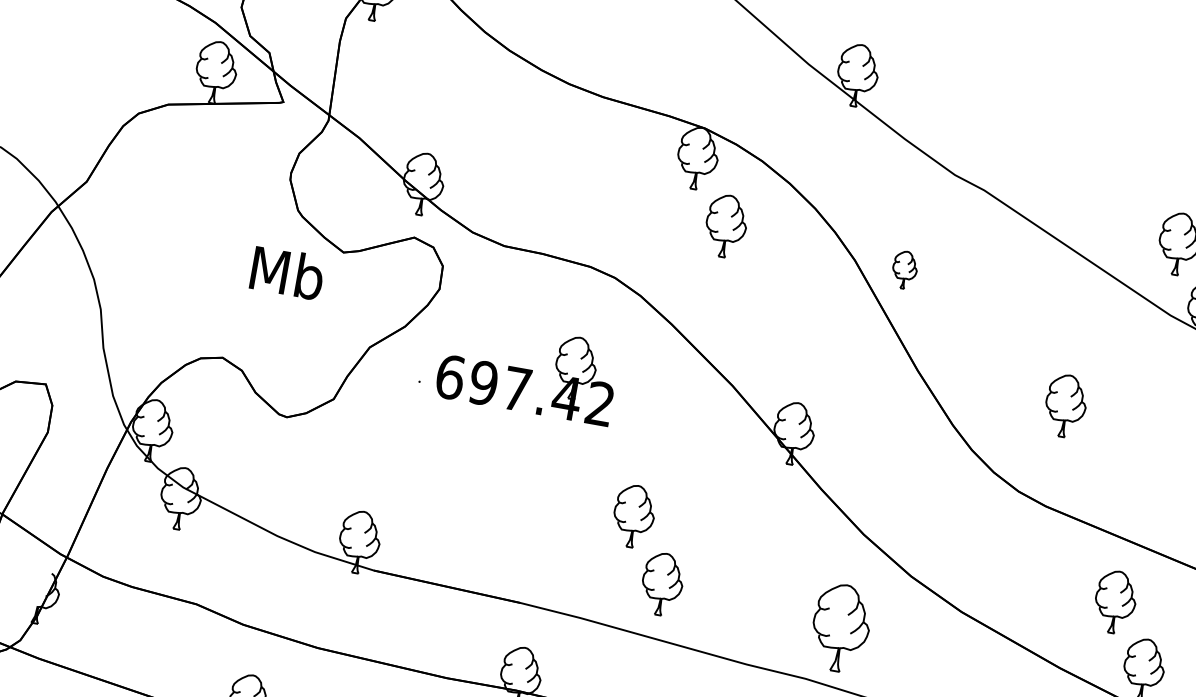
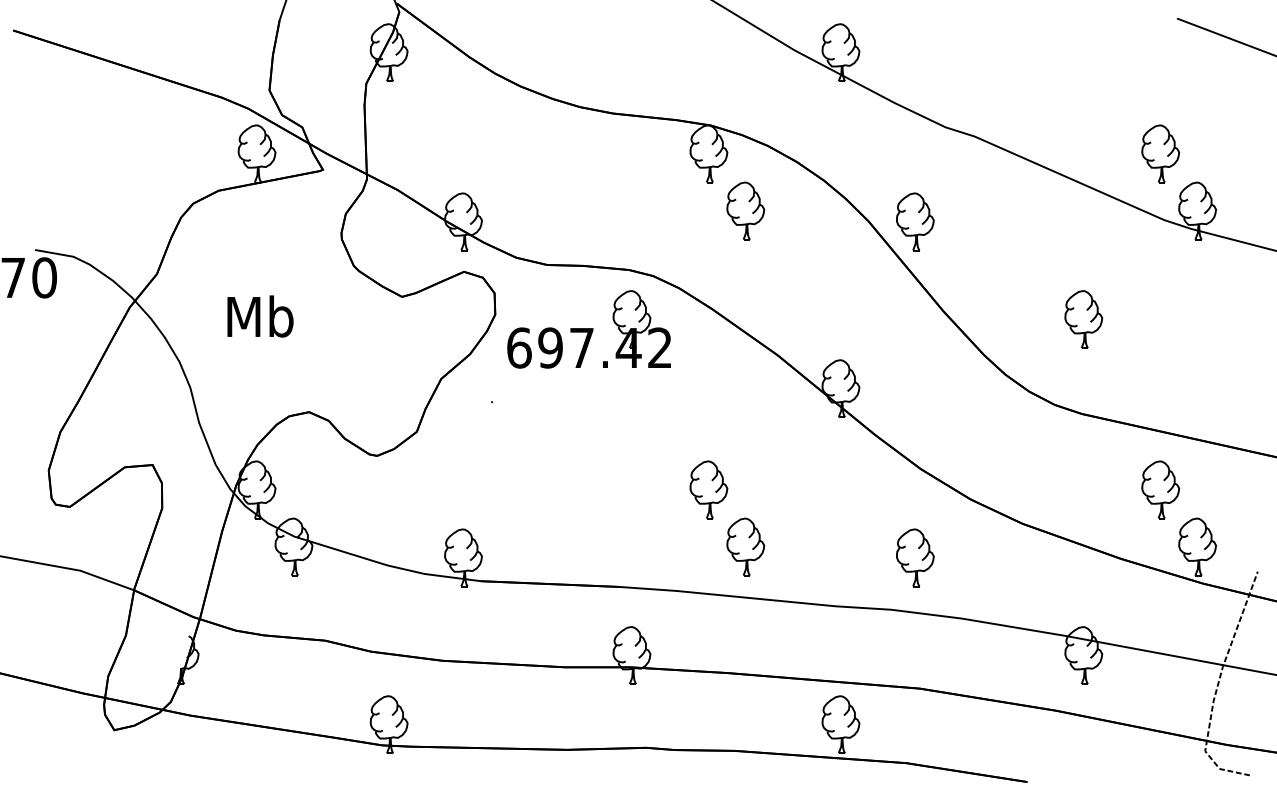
part: (905, 269) -> (915, 221), size x1.67
text: (287, 272) -> (260, 316), moved
part: (527, 370) -> (588, 329), moved
part: (841, 627) -> (915, 557), size x0.71

